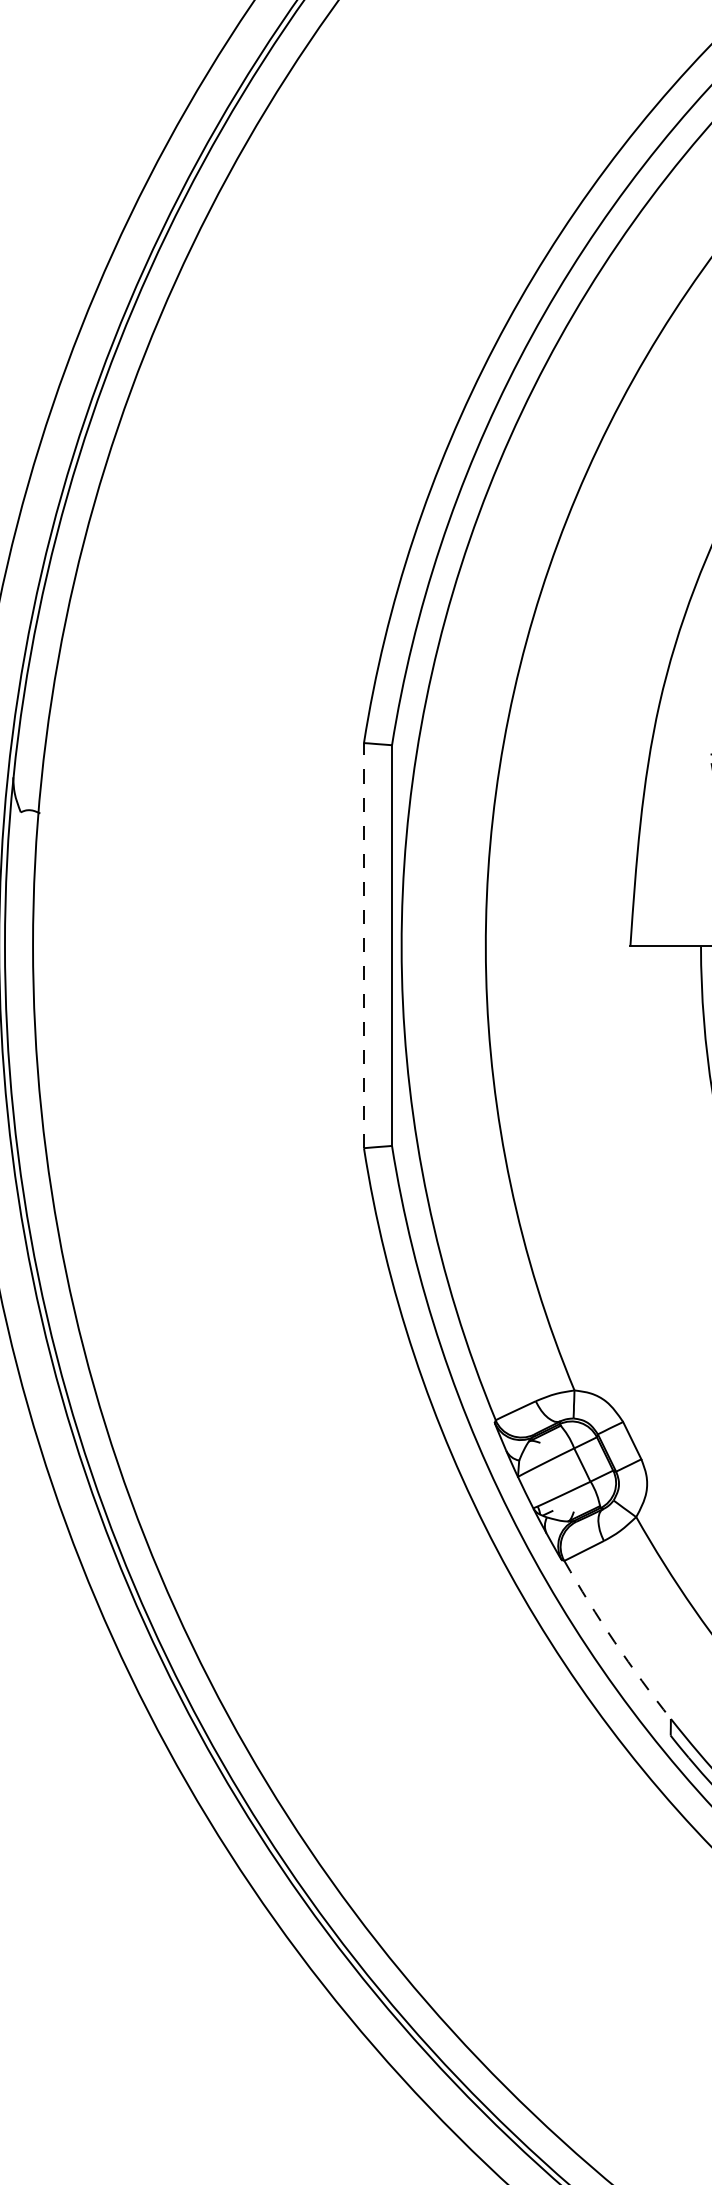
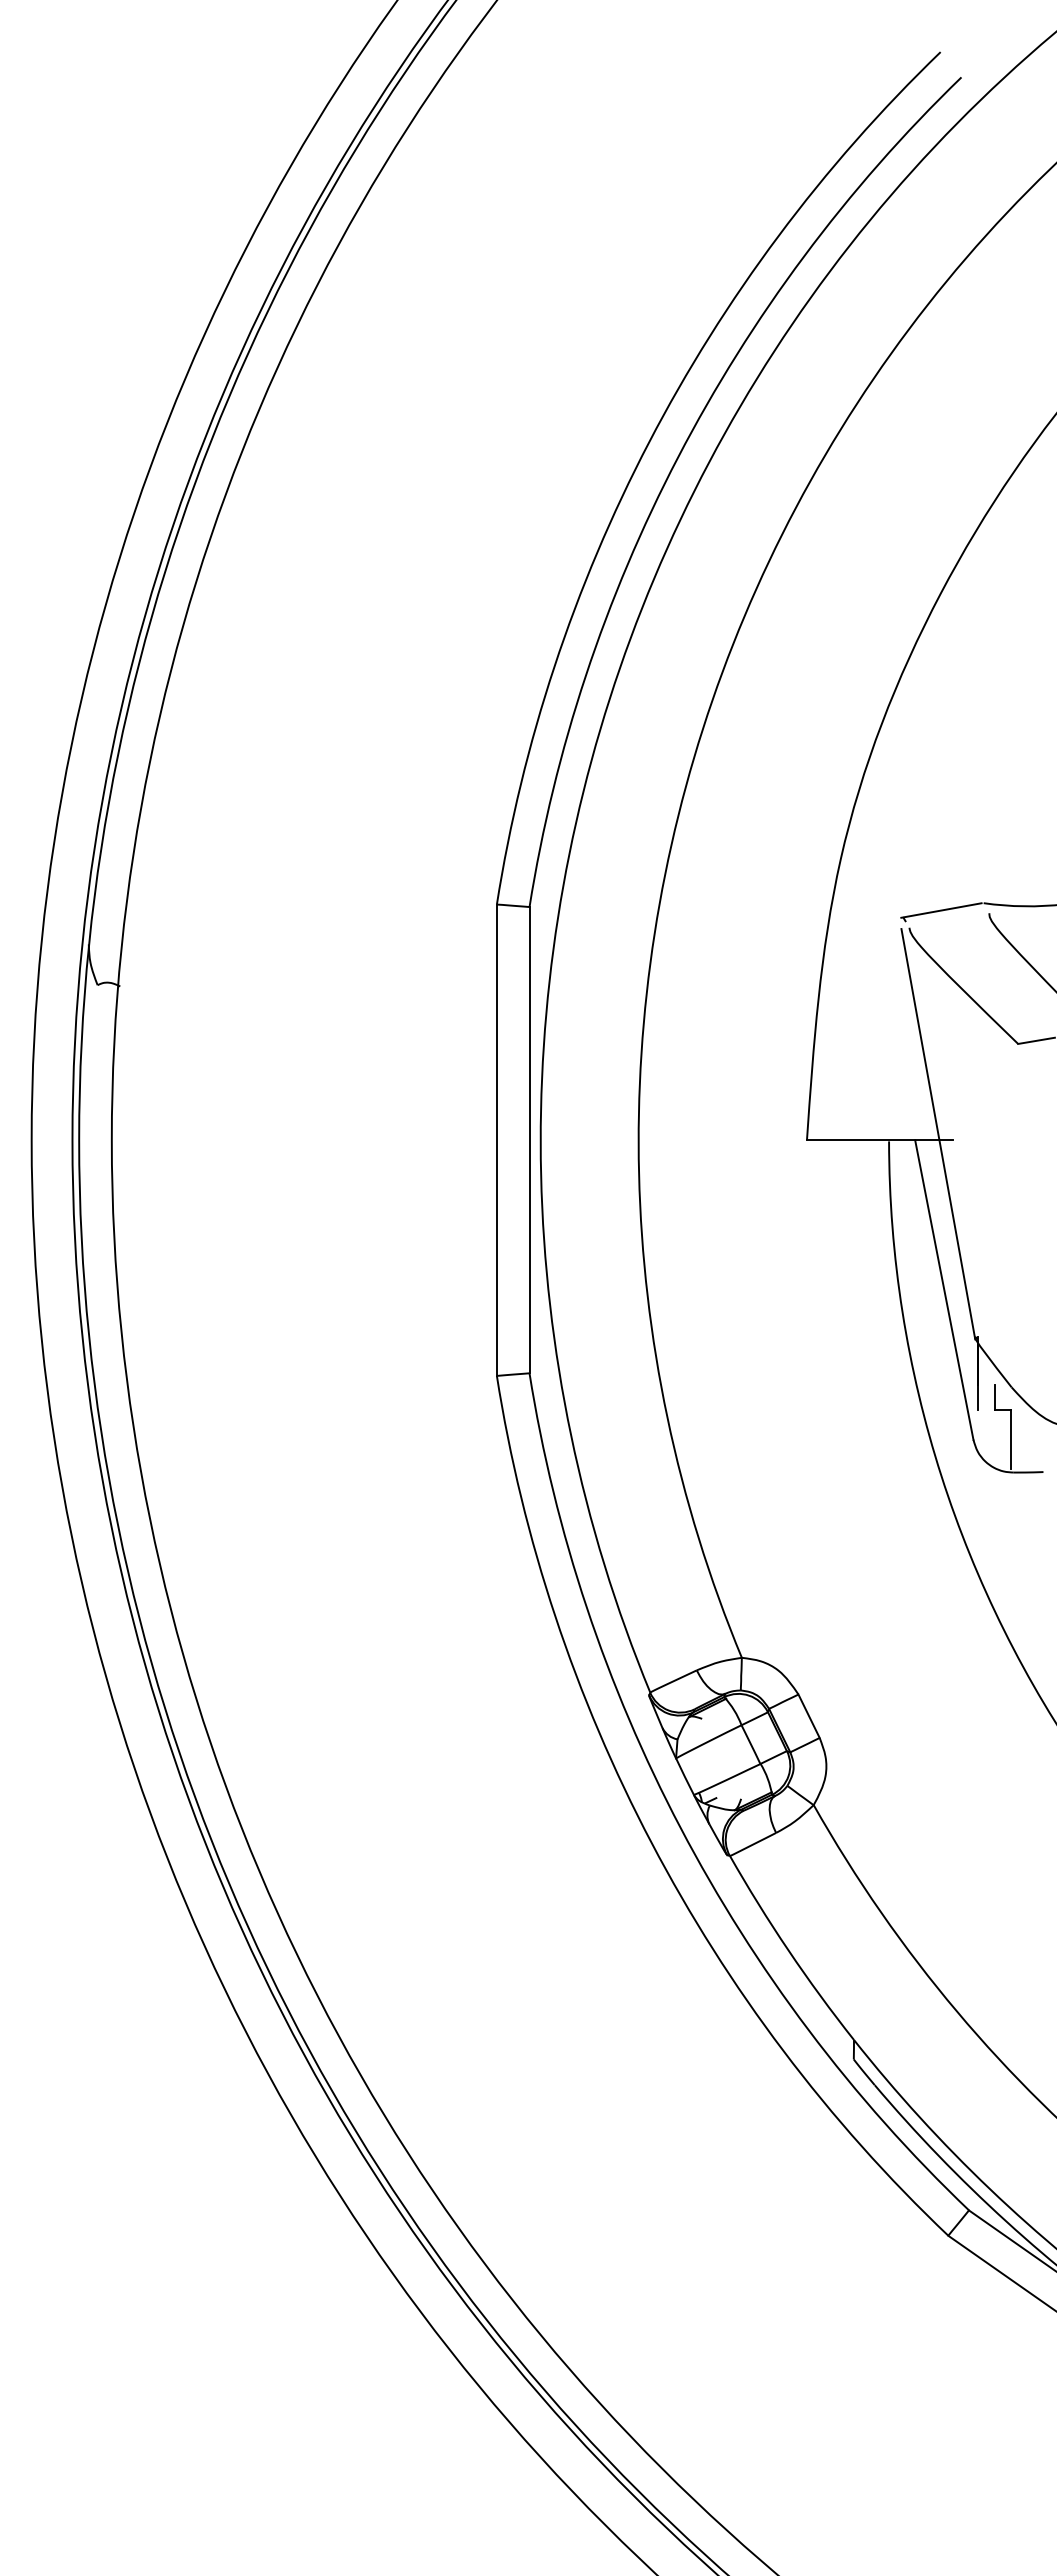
line: (363, 945) -> (496, 1140), dashed -> solid
arc: (614, 1641) -> (788, 1950), dashed -> solid

